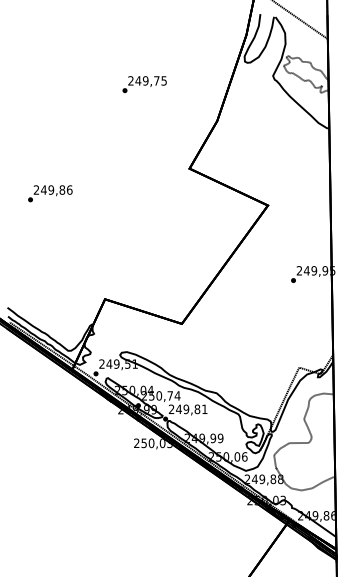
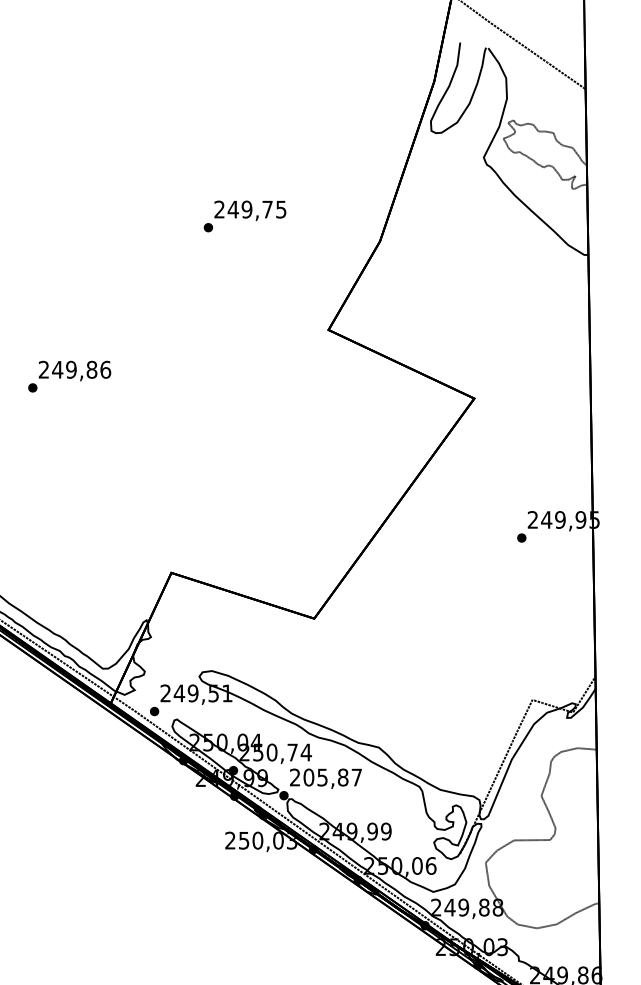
text: (144, 84) -> (244, 216), moved
text: (191, 409) -> (332, 777), 249,81 -> 205,87

